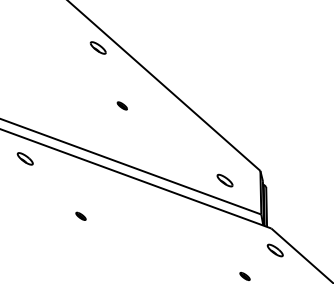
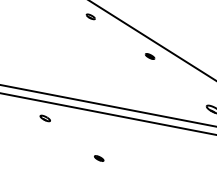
part: (97, 47) -> (90, 16), size x0.6
part: (121, 105) -> (149, 56), moved
part: (24, 158) -> (44, 118), size x0.7

